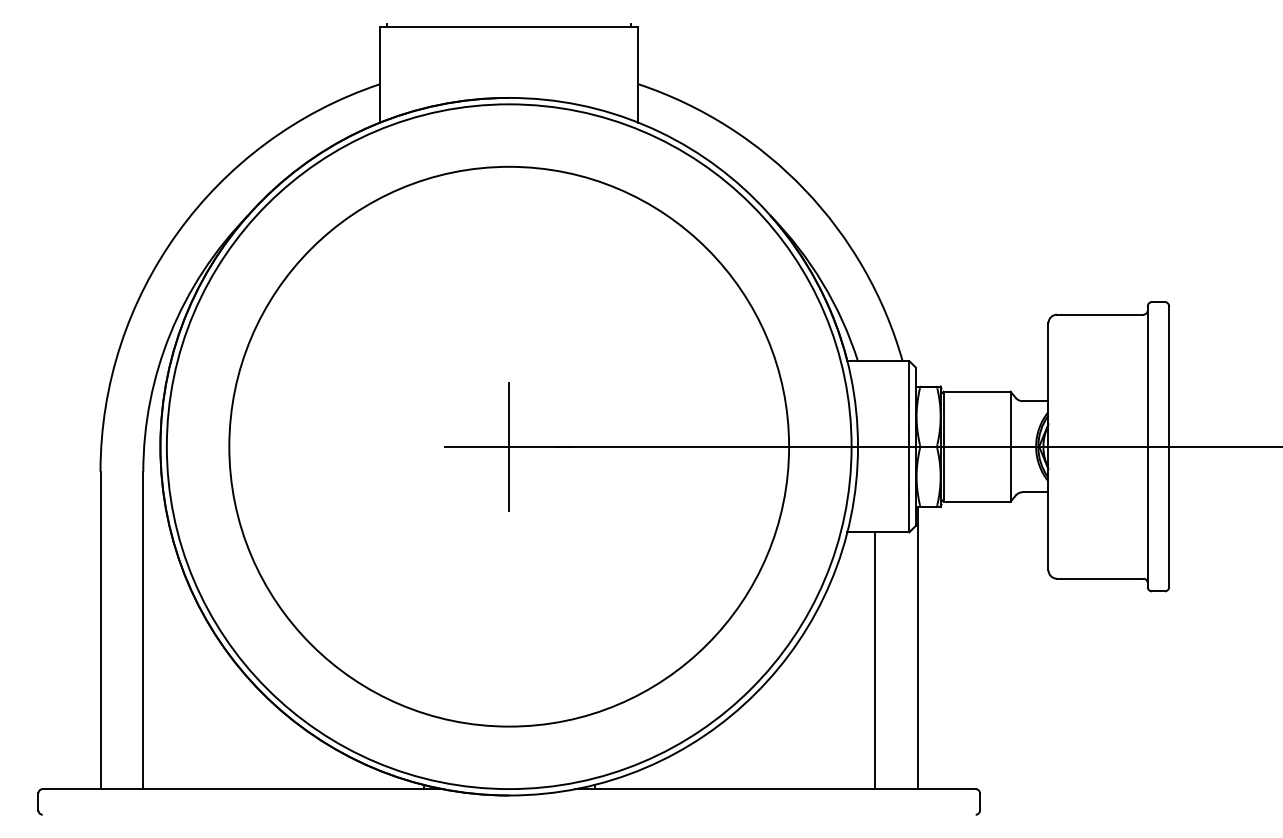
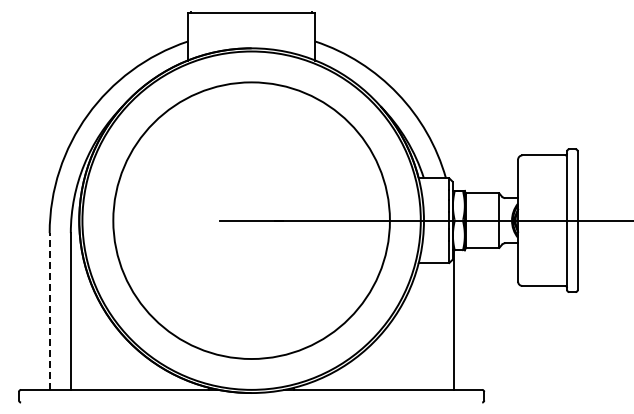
line: (508, 446) -> (251, 220), removed
line: (100, 630) -> (49, 311), solid -> dashed
line: (875, 658) -> (432, 325), removed

